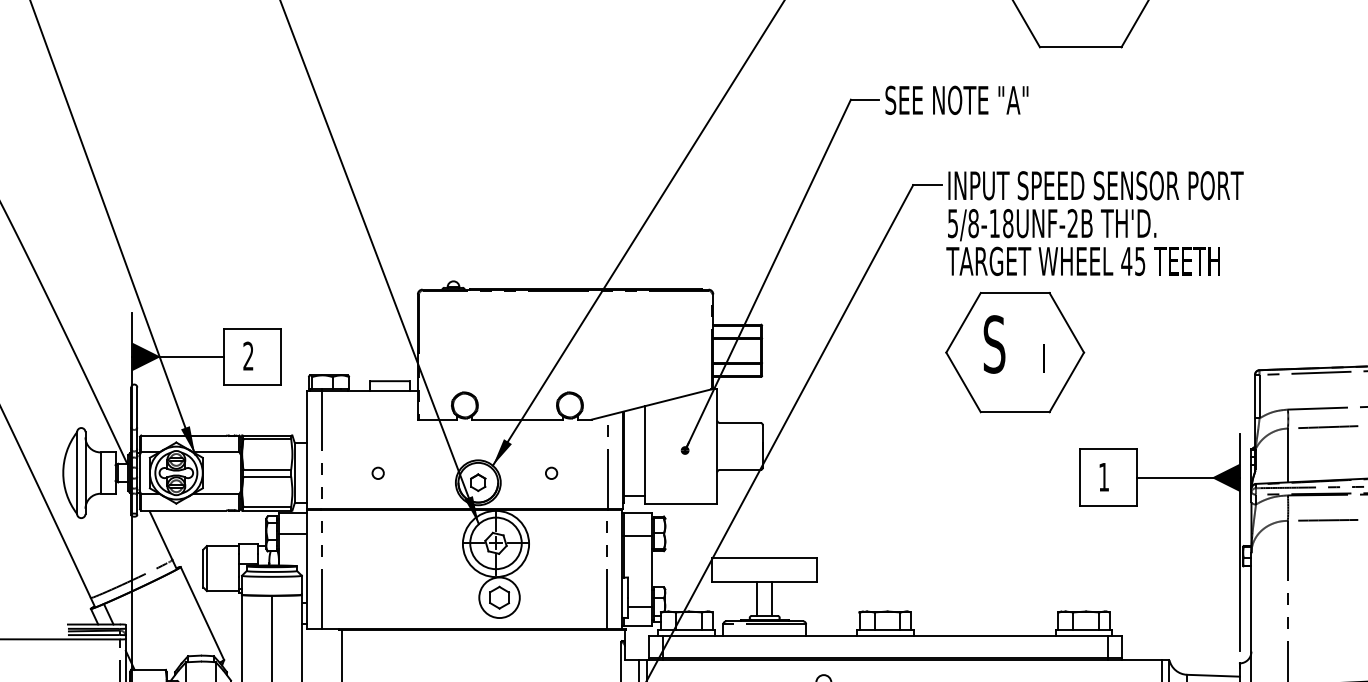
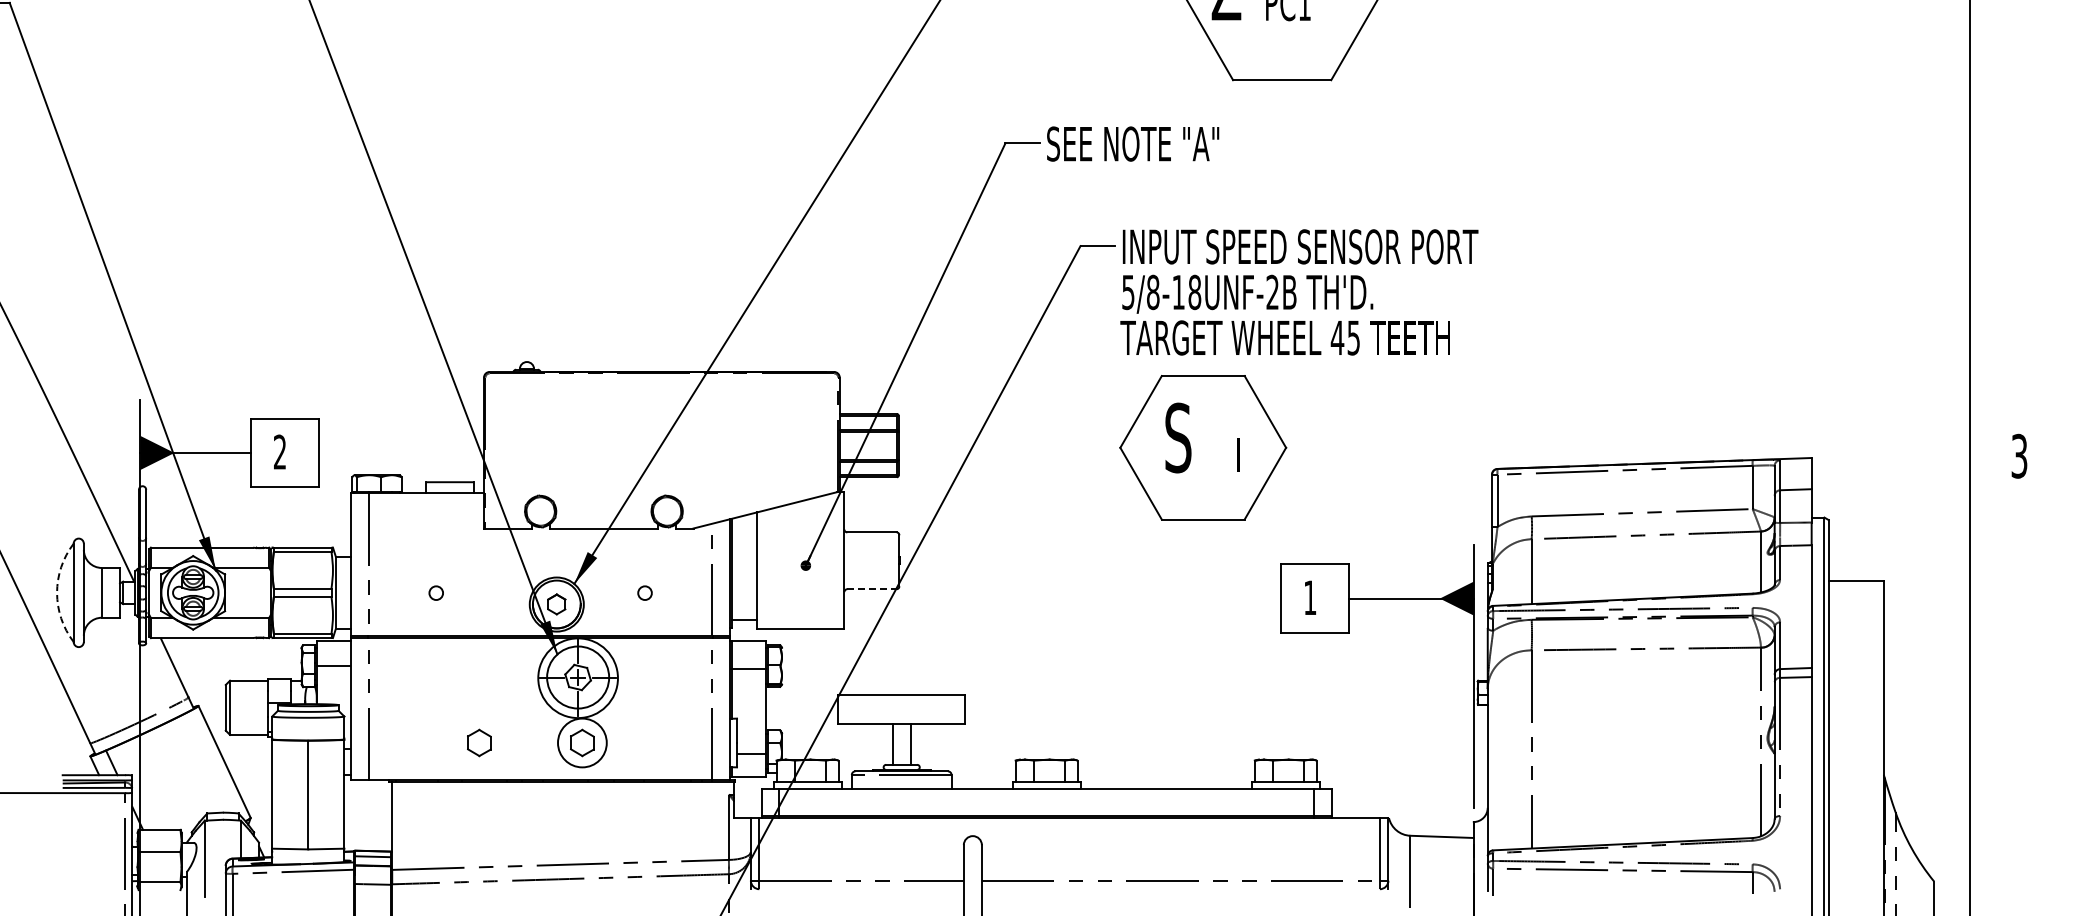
line: (740, 470) -> (872, 589), solid -> dashed
arc: (63, 472) -> (57, 592), solid -> dashed
part: (414, 597) -> (479, 742), added

